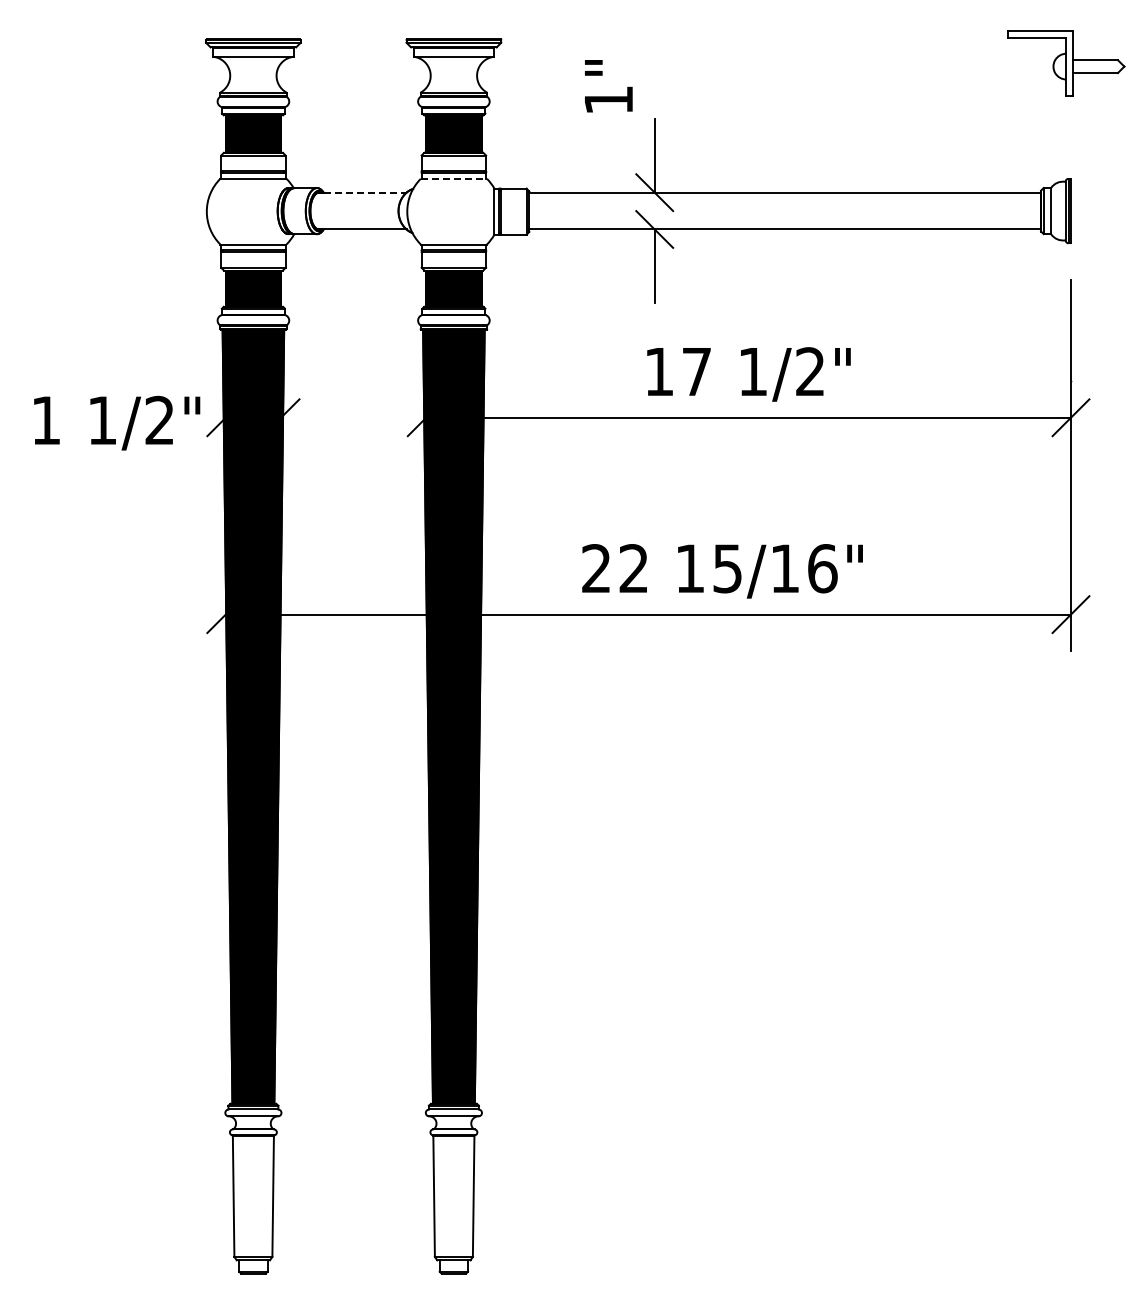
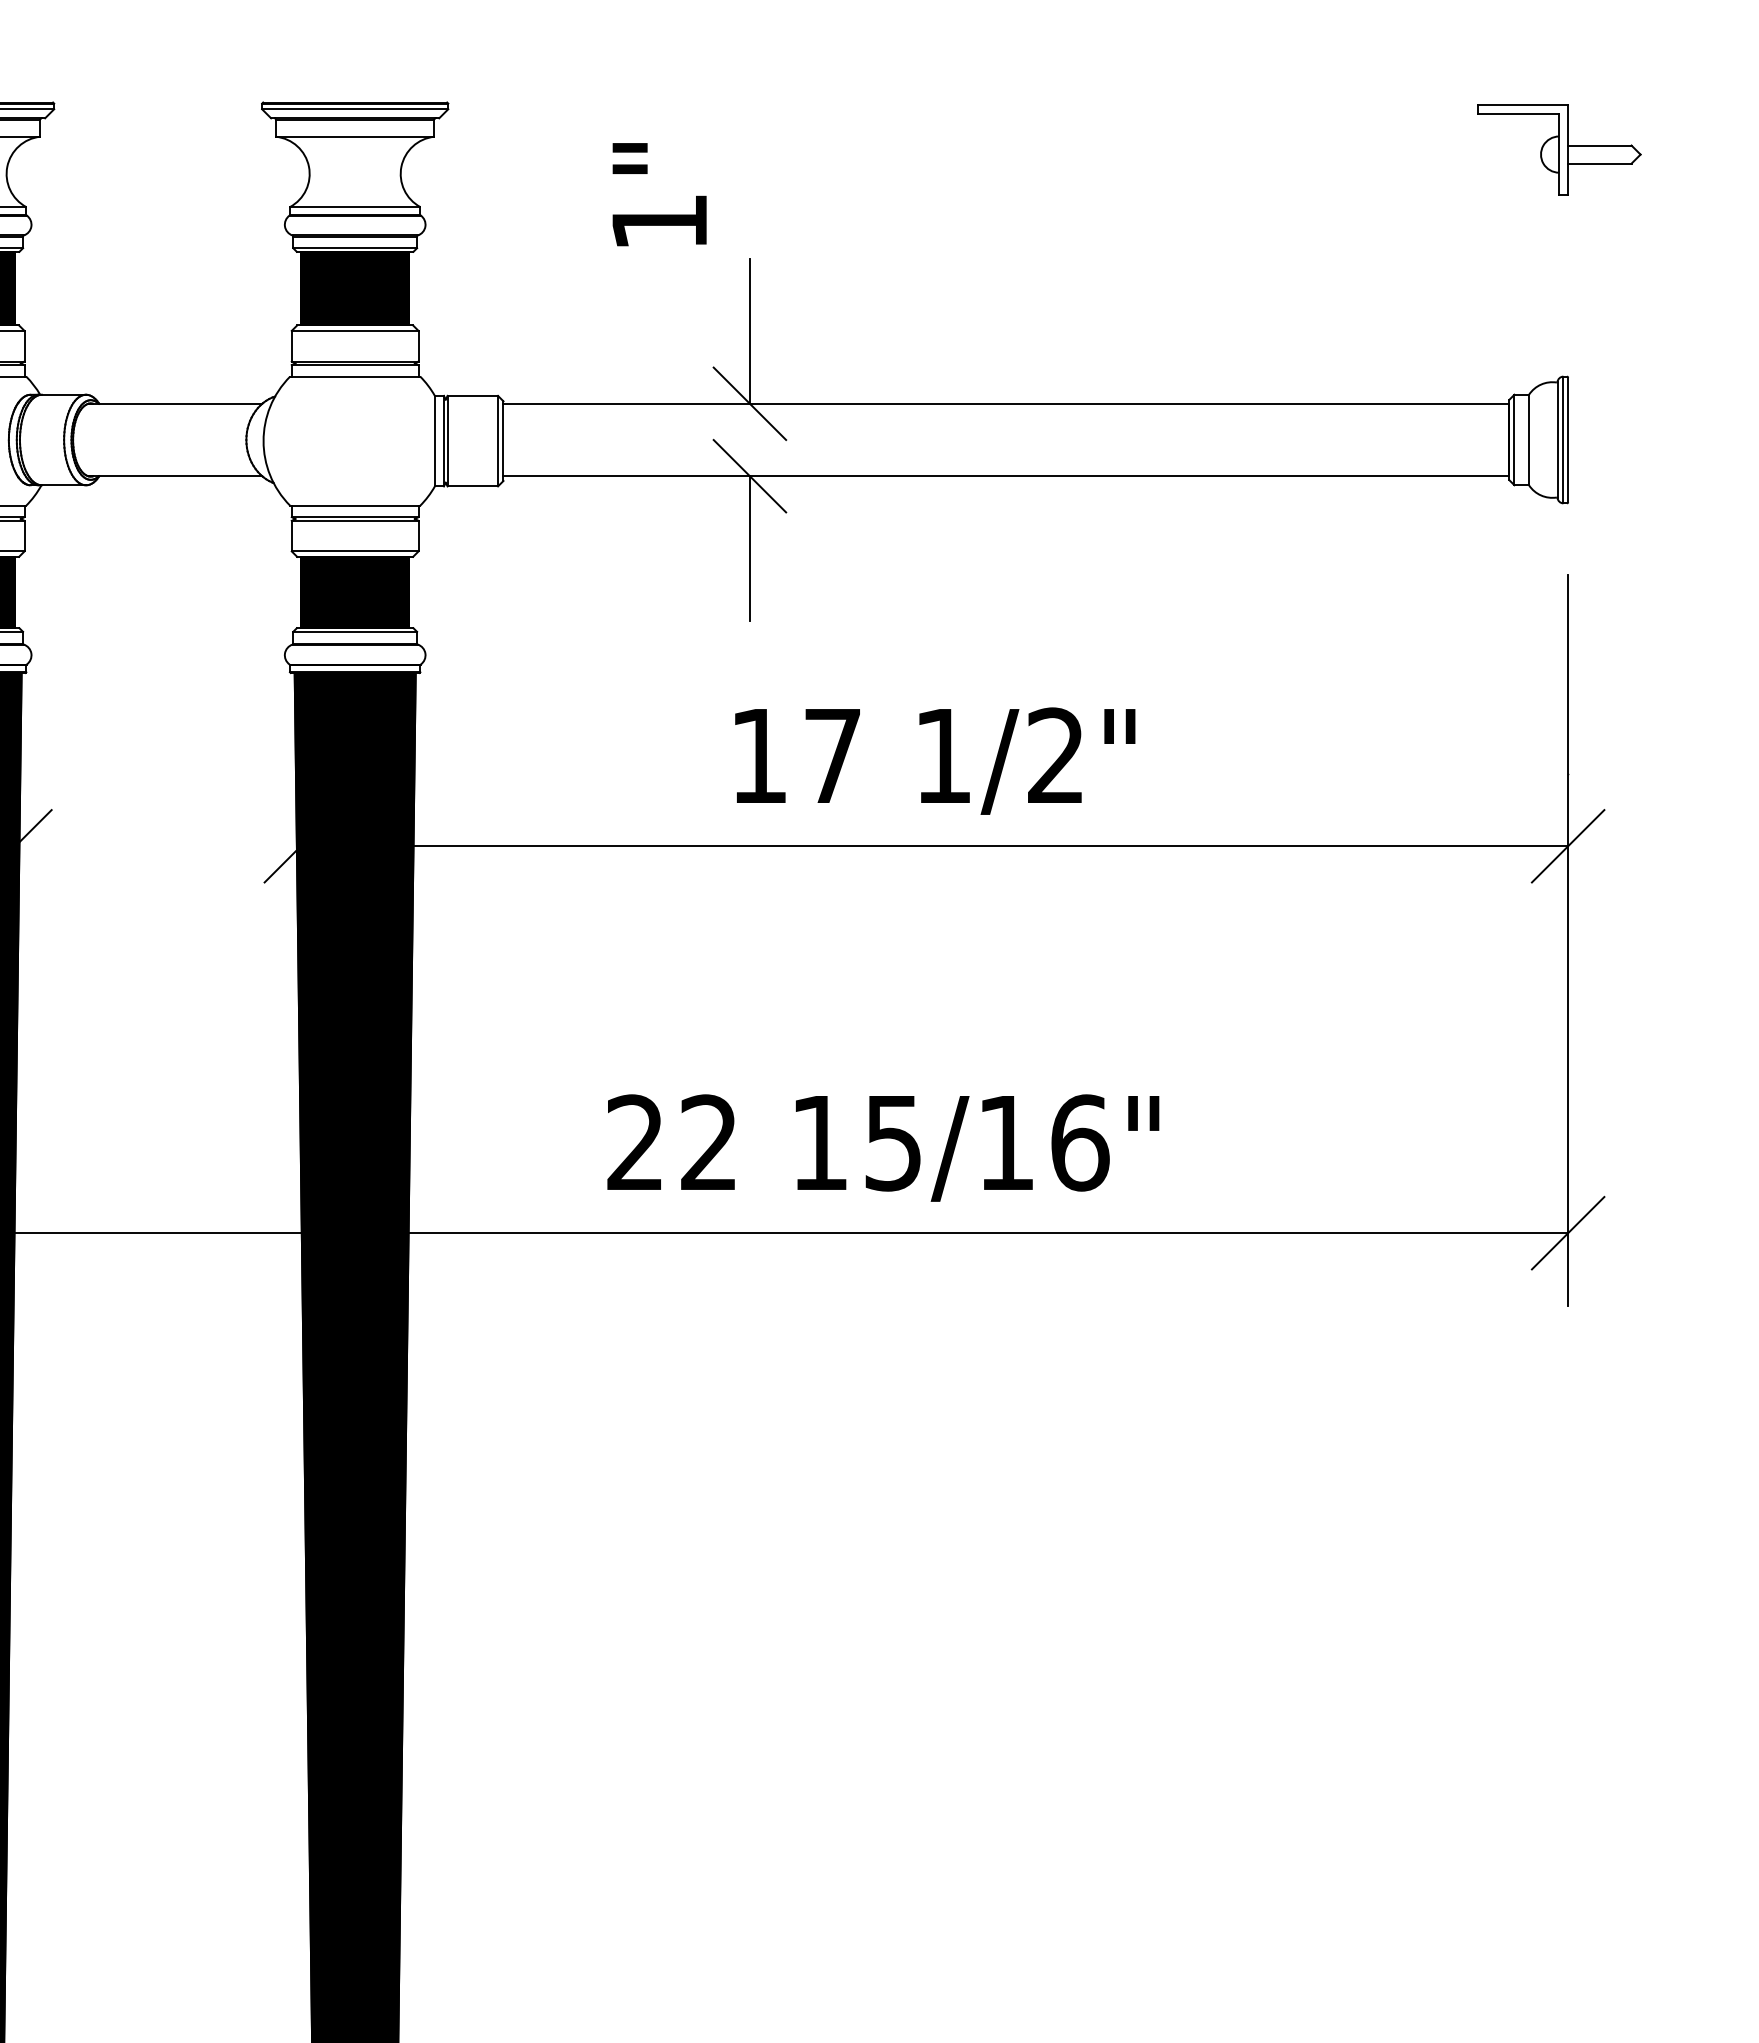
part: (1066, 63) -> (1559, 149), size x0.71
line: (454, 178) -> (356, 375), dashed -> solid
line: (365, 192) -> (181, 403), dashed -> solid

